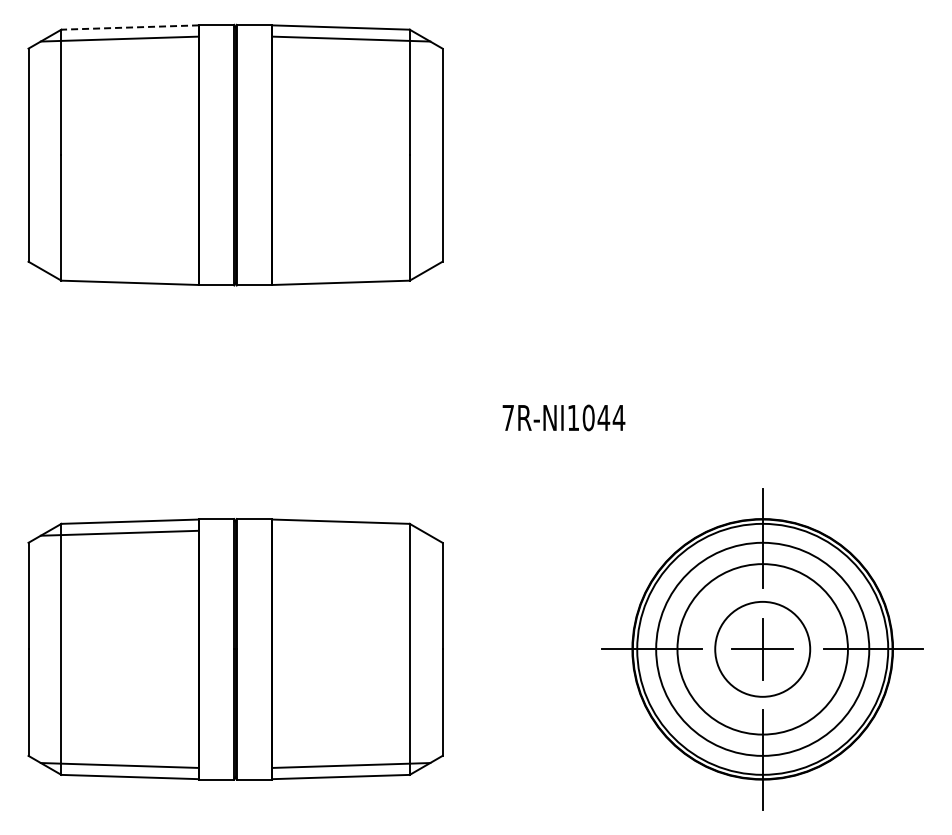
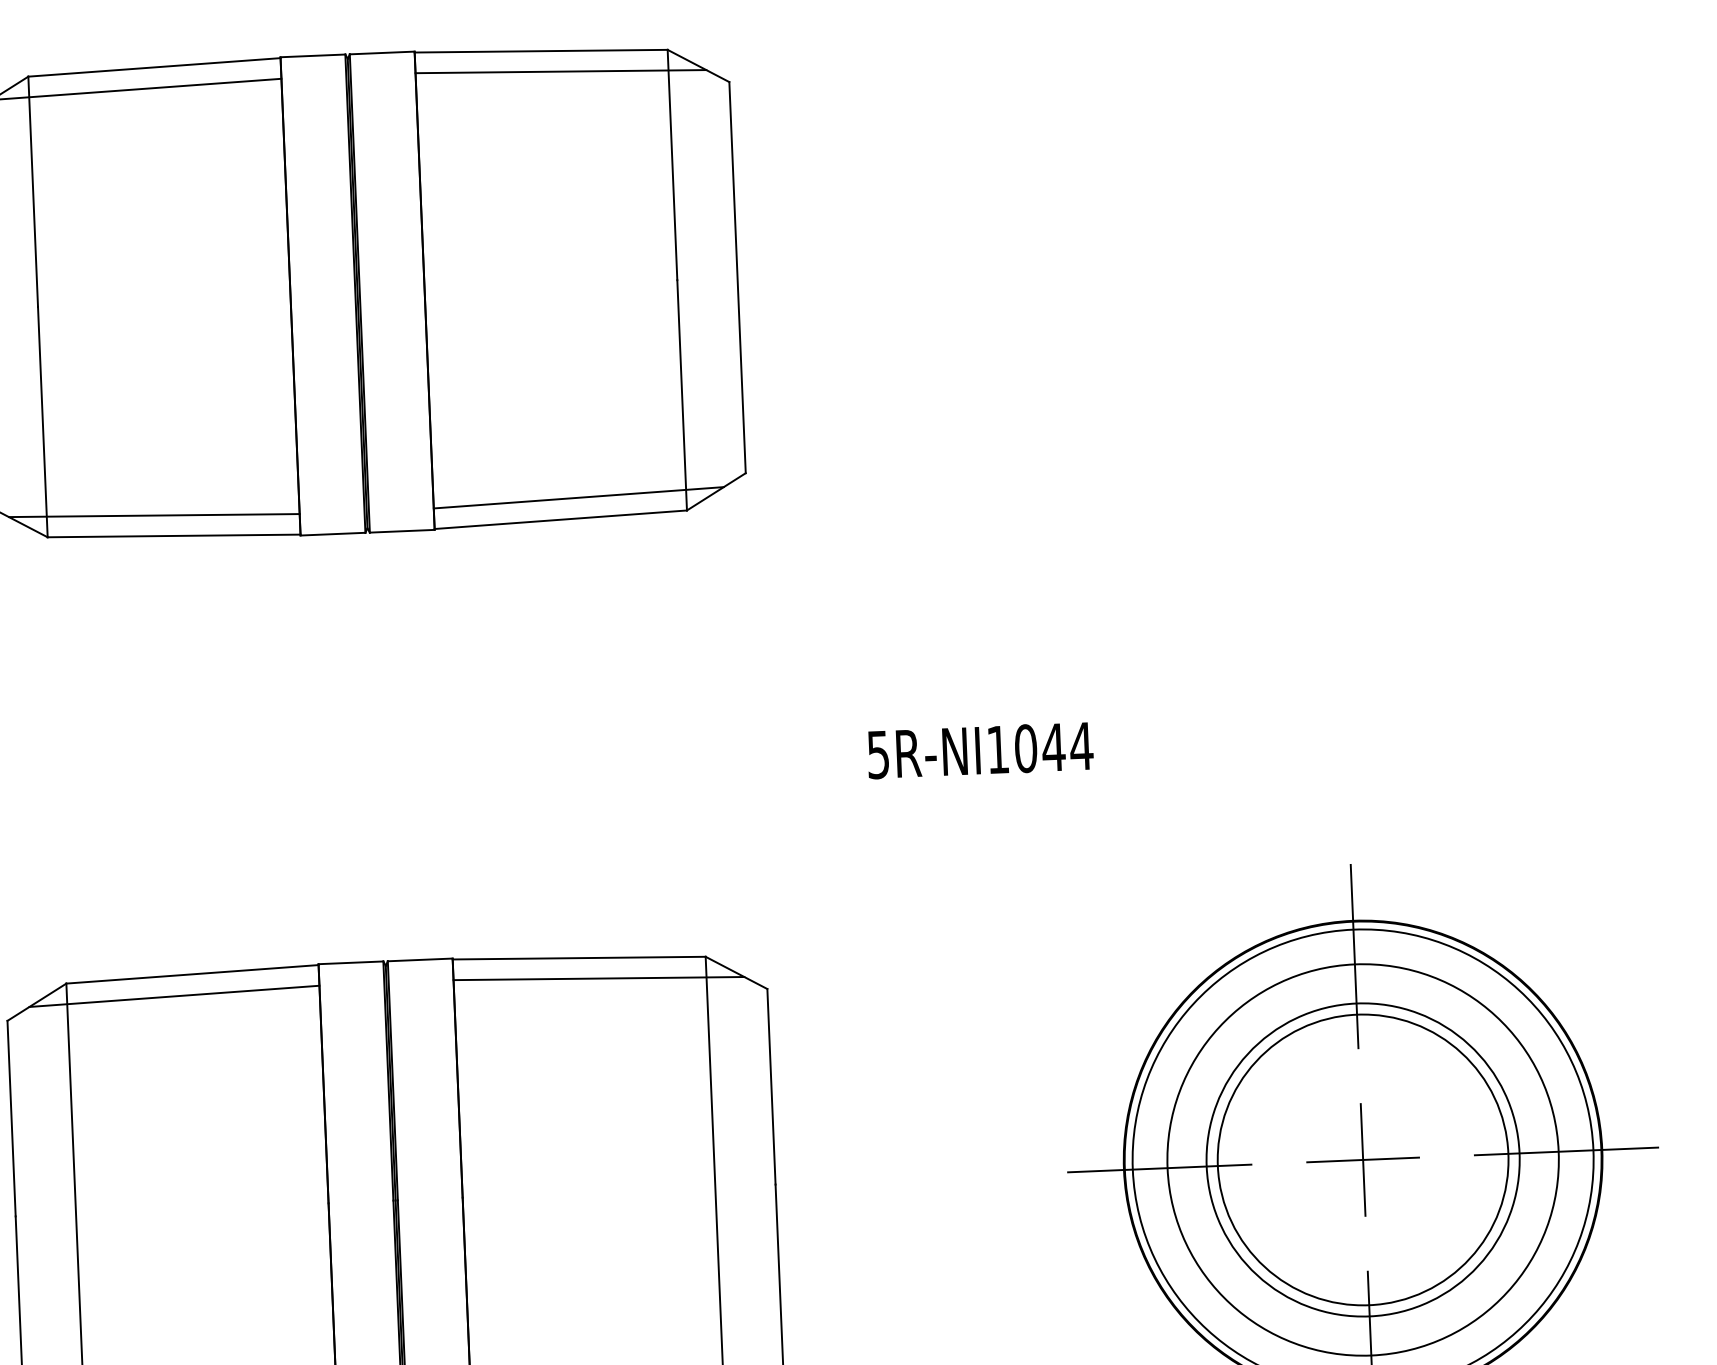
line: (130, 27) -> (154, 67), dashed -> solid
line: (119, 270) -> (153, 514), added
line: (351, 270) -> (579, 496), added
text: (507, 418) -> (876, 755), 7R-NI1044 -> 5R-NI1044
line: (351, 532) -> (599, 977), added
circle: (762, 649) -> (1362, 1160), size x1.67

